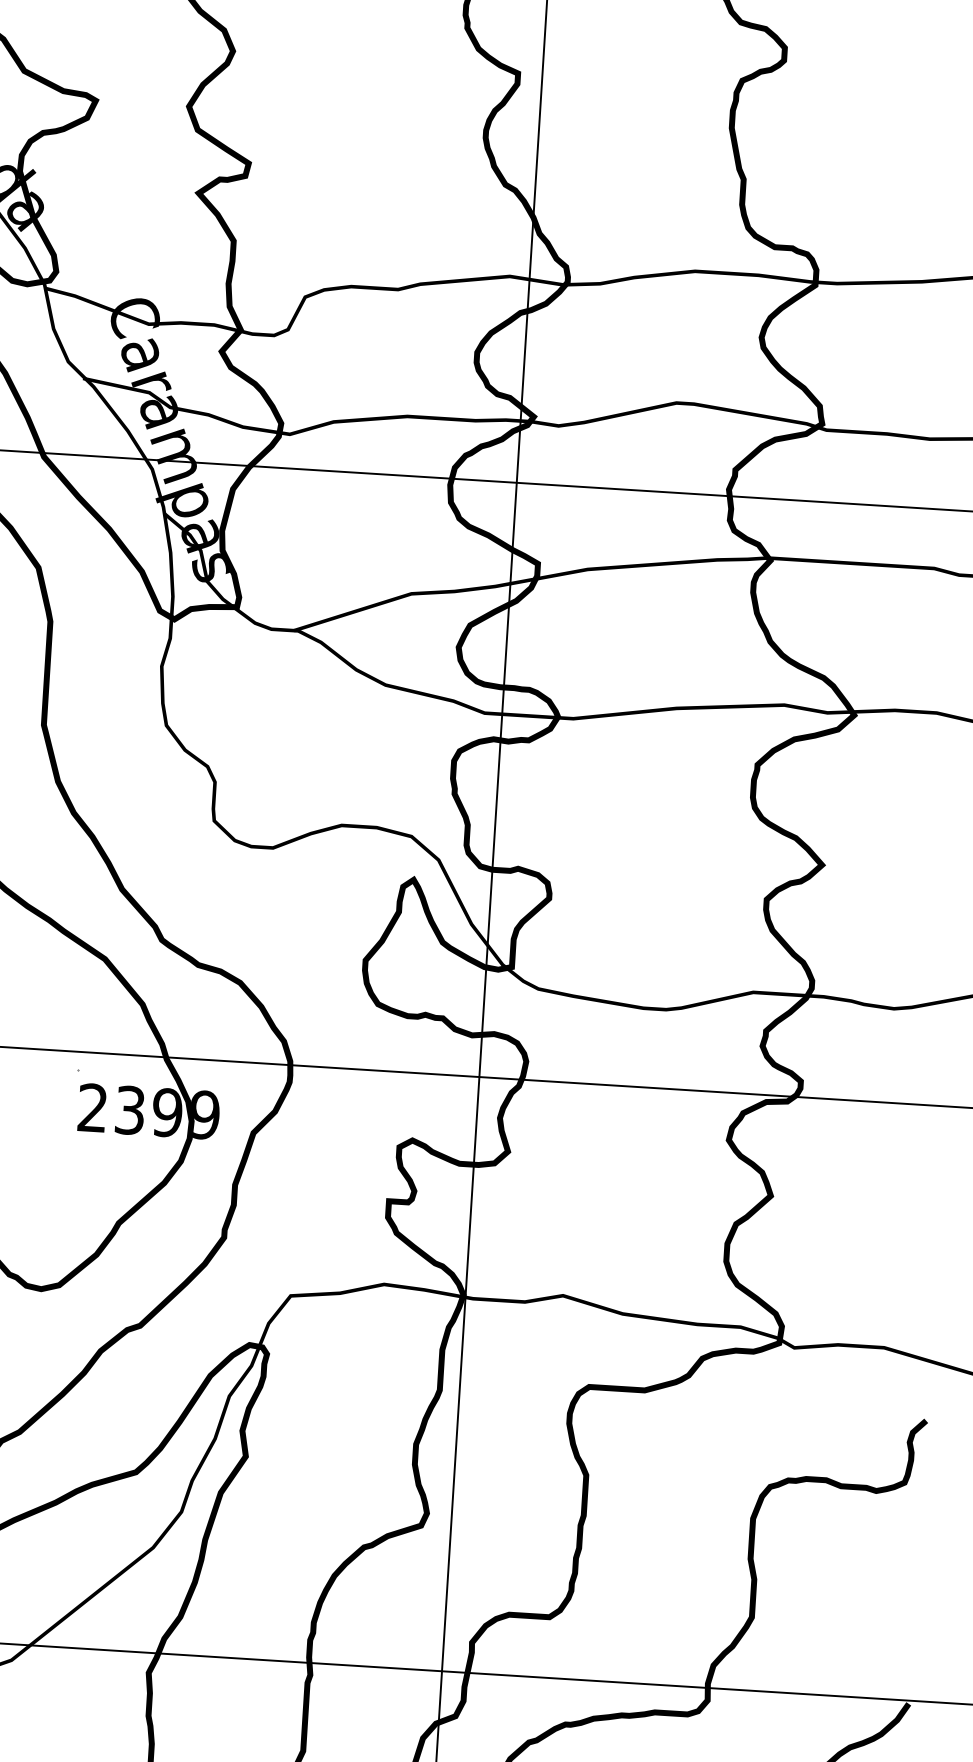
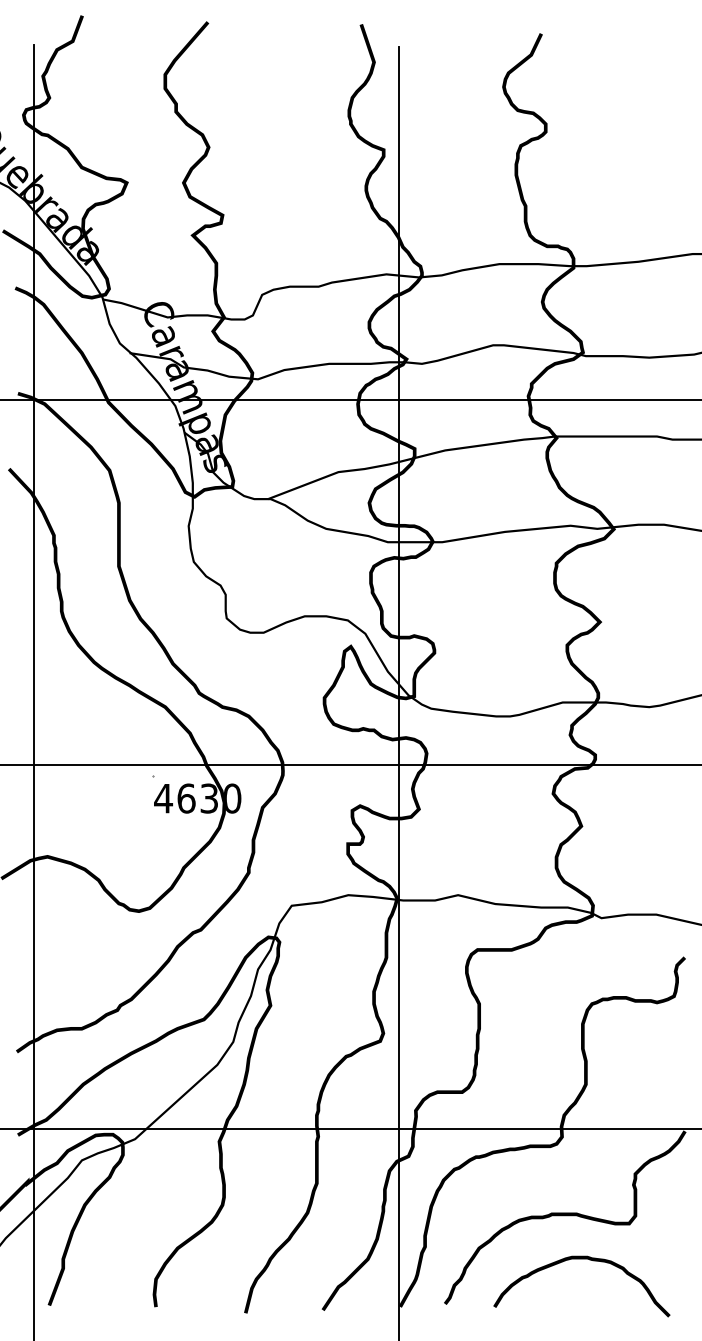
text: (148, 1111) -> (197, 798), 2399 -> 4630

